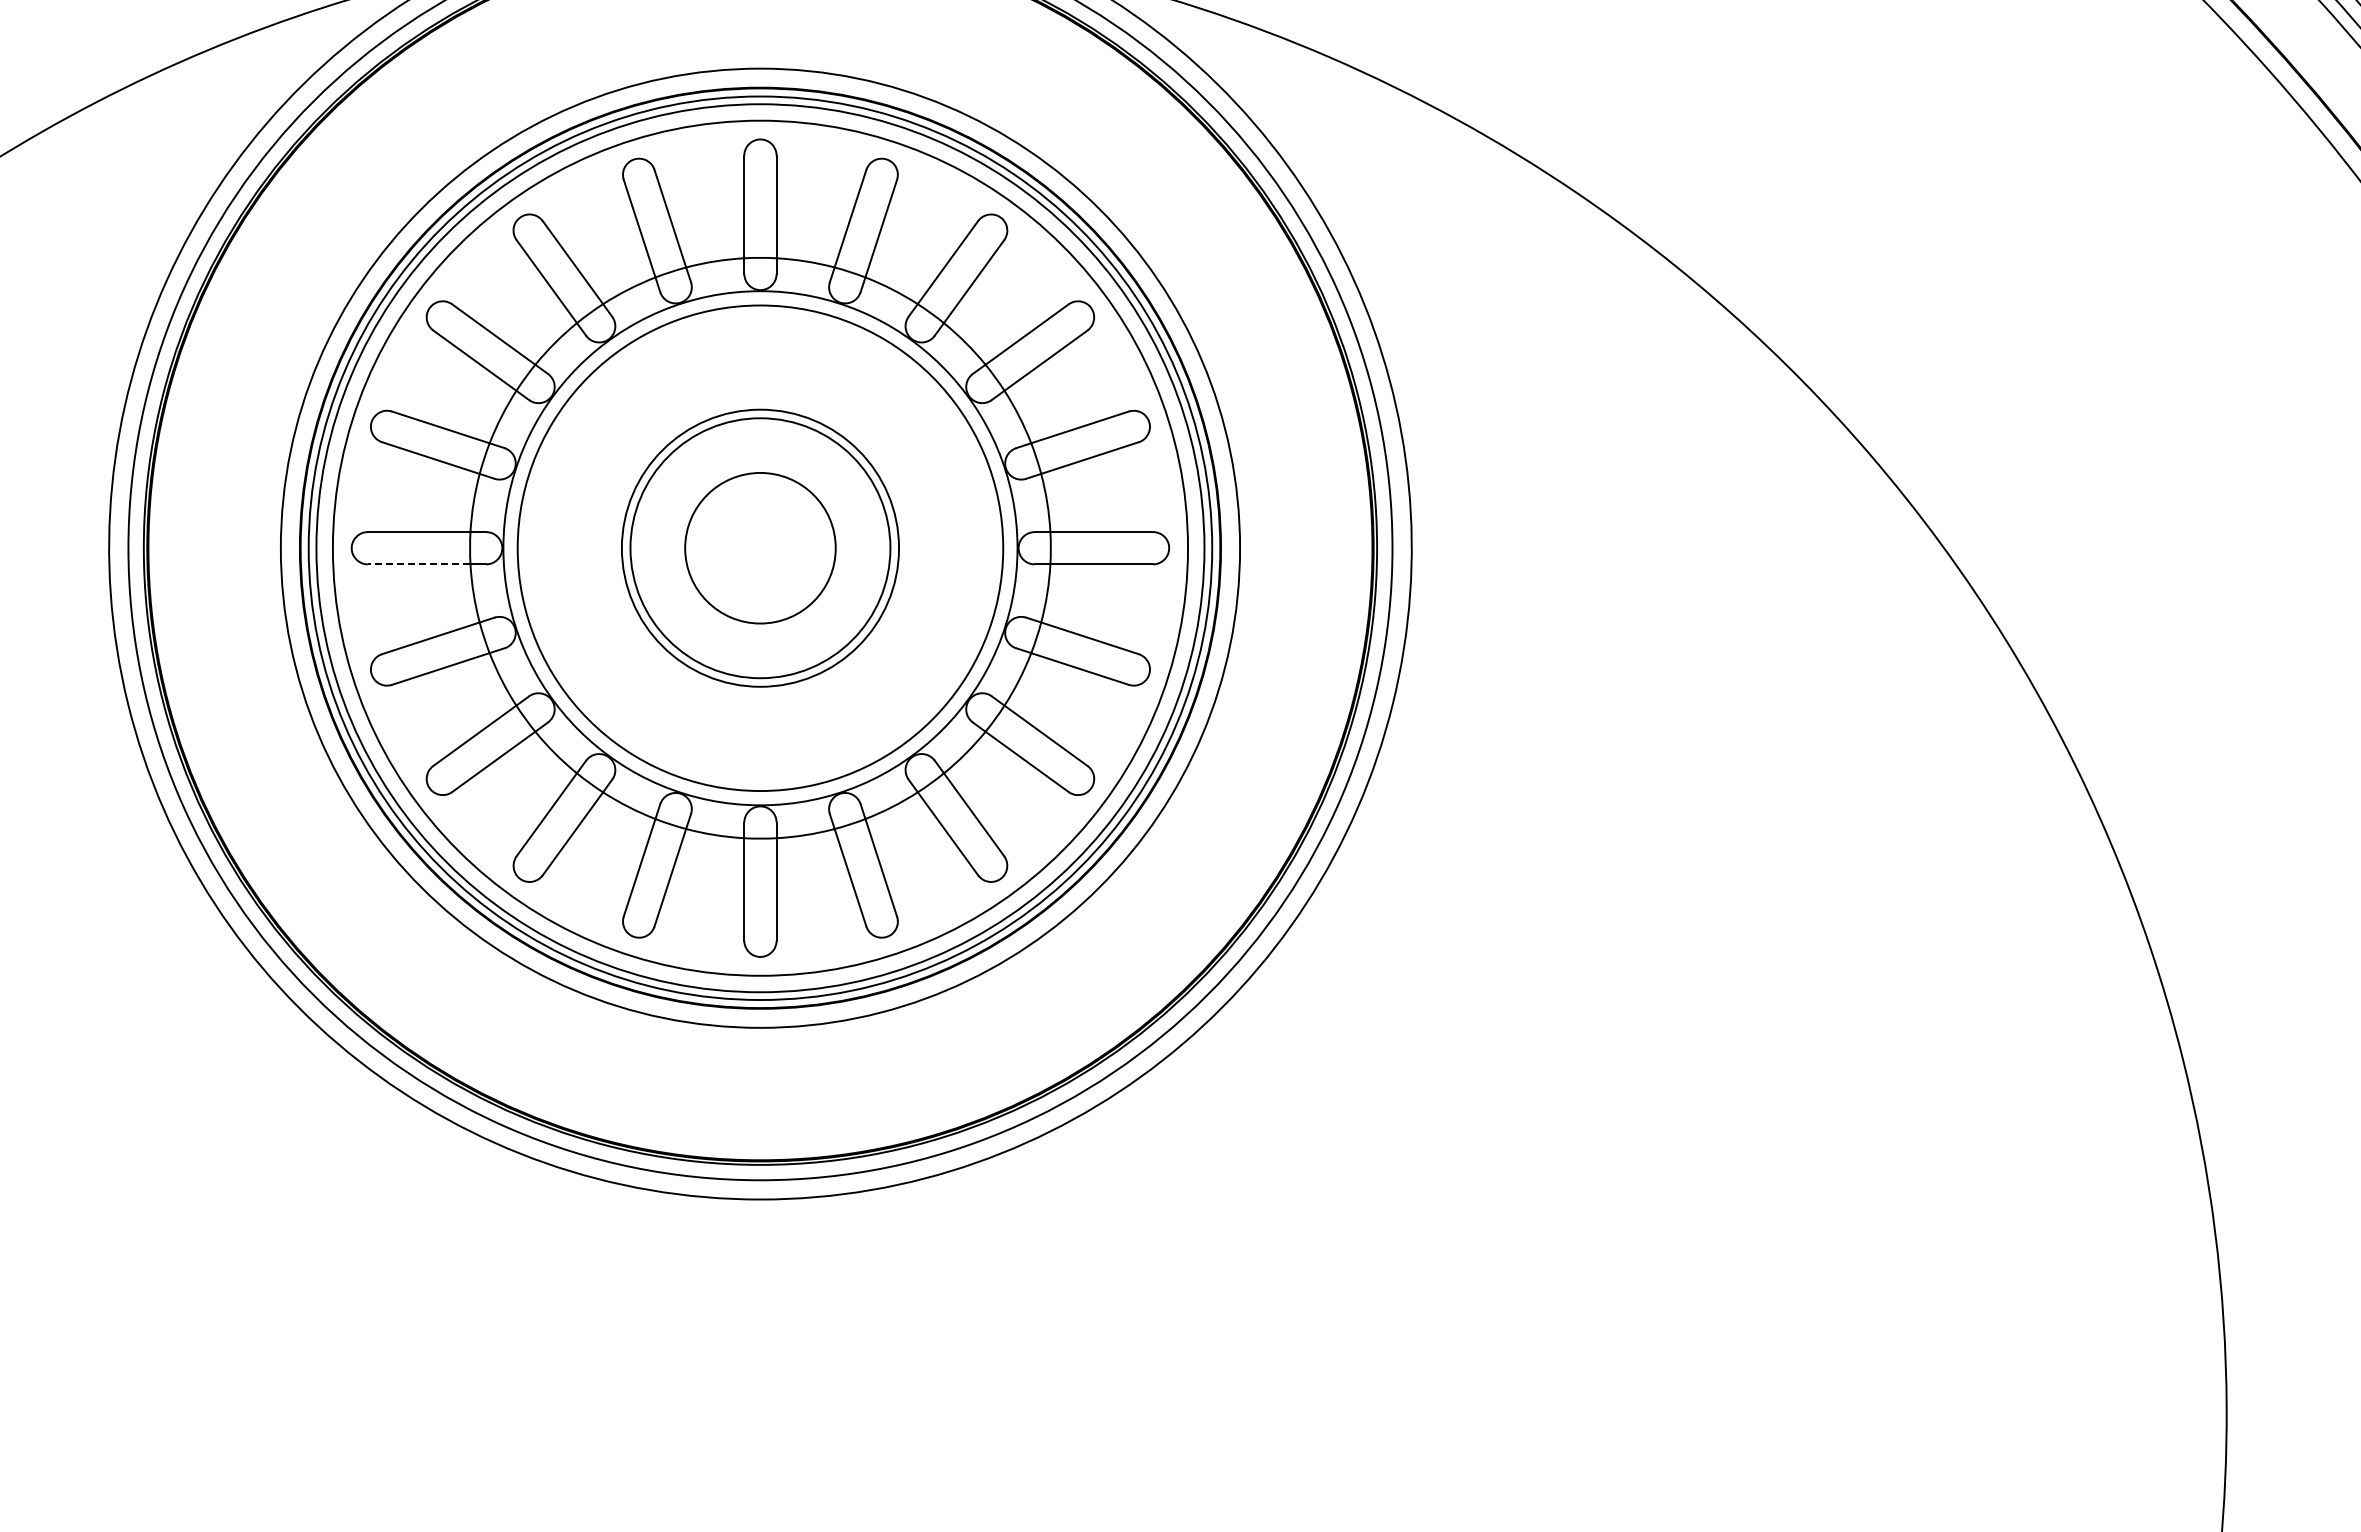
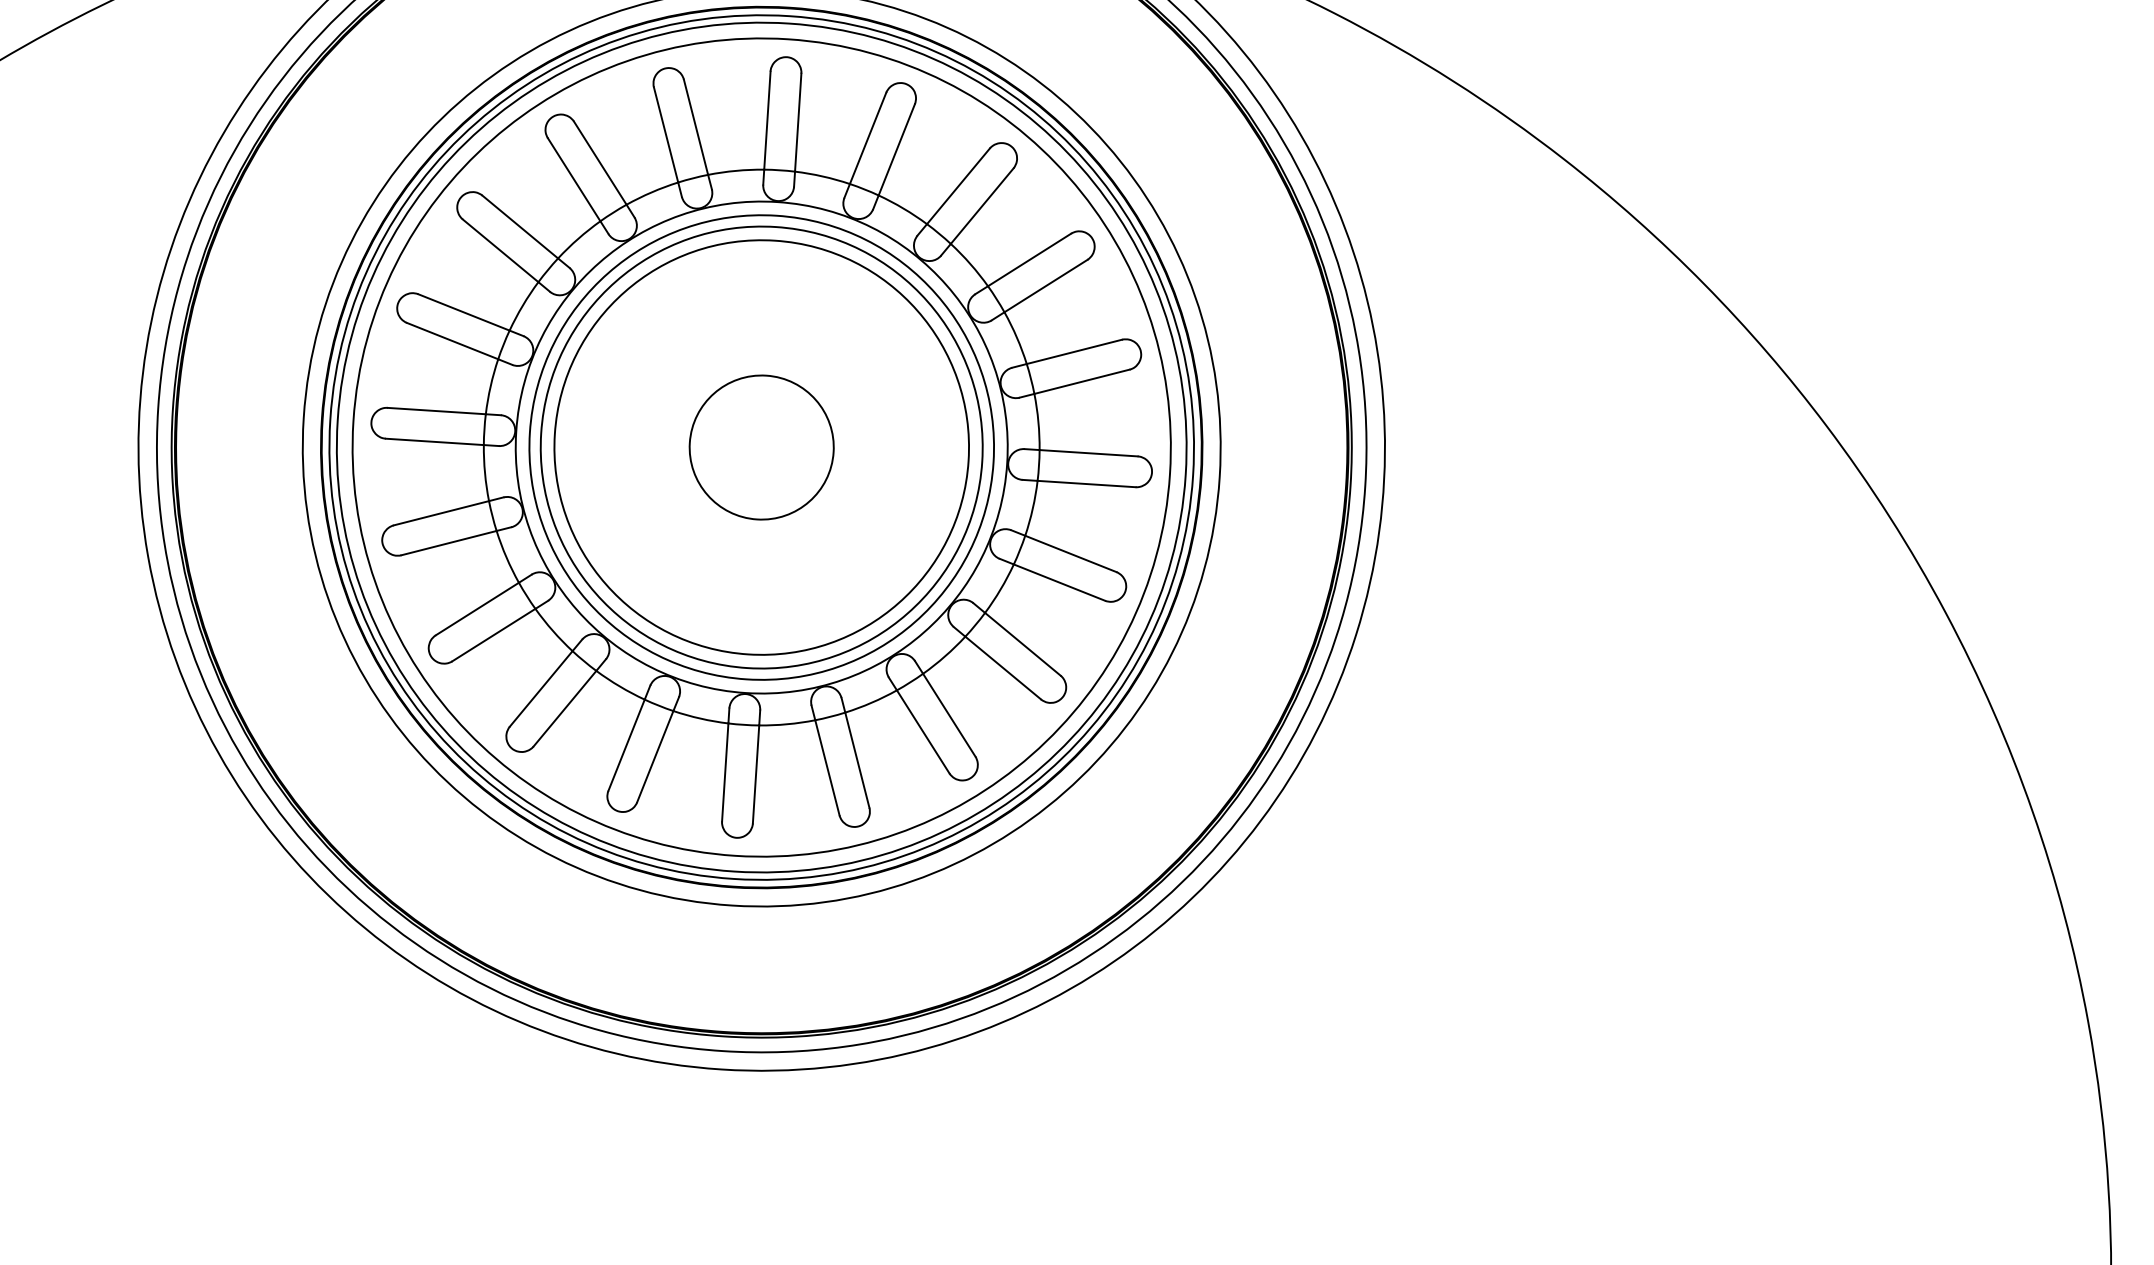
circle: (760, 547) -> (761, 446), size x1.67
circle: (760, 548) -> (761, 447), size x1.67
line: (418, 564) -> (434, 441), dashed -> solid

